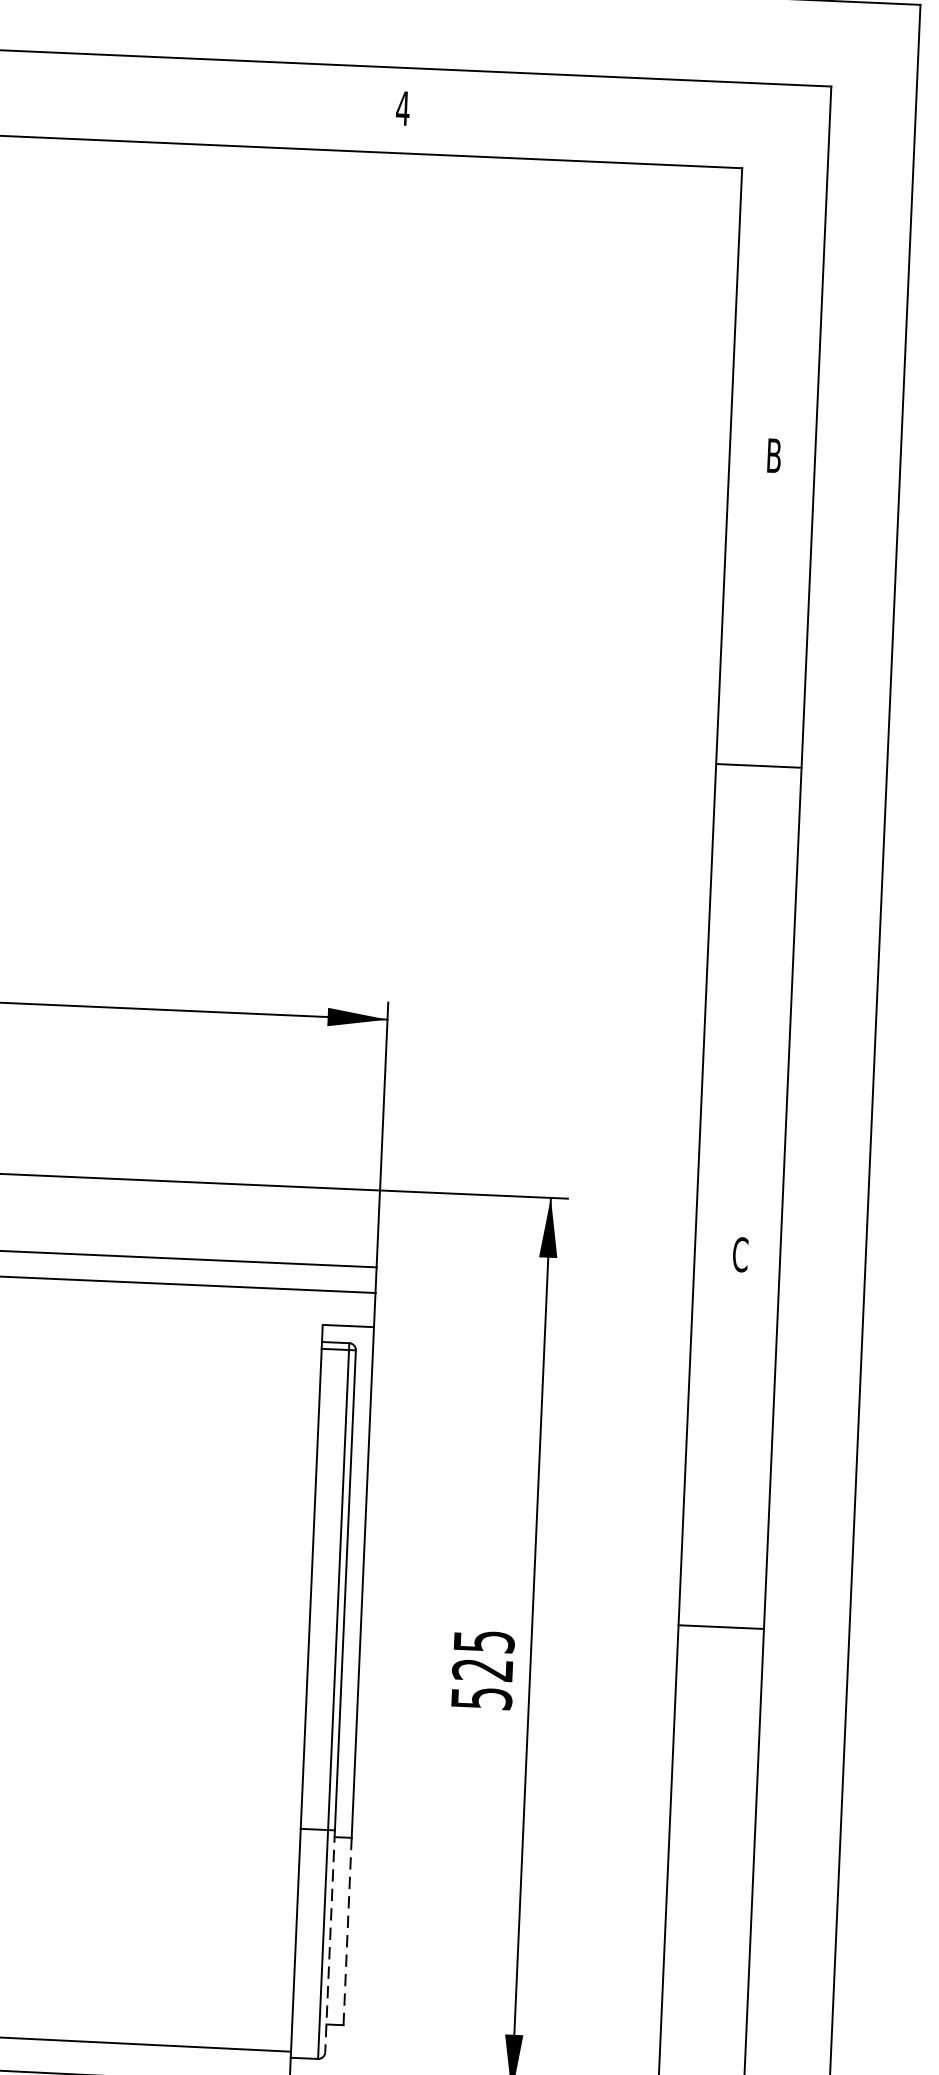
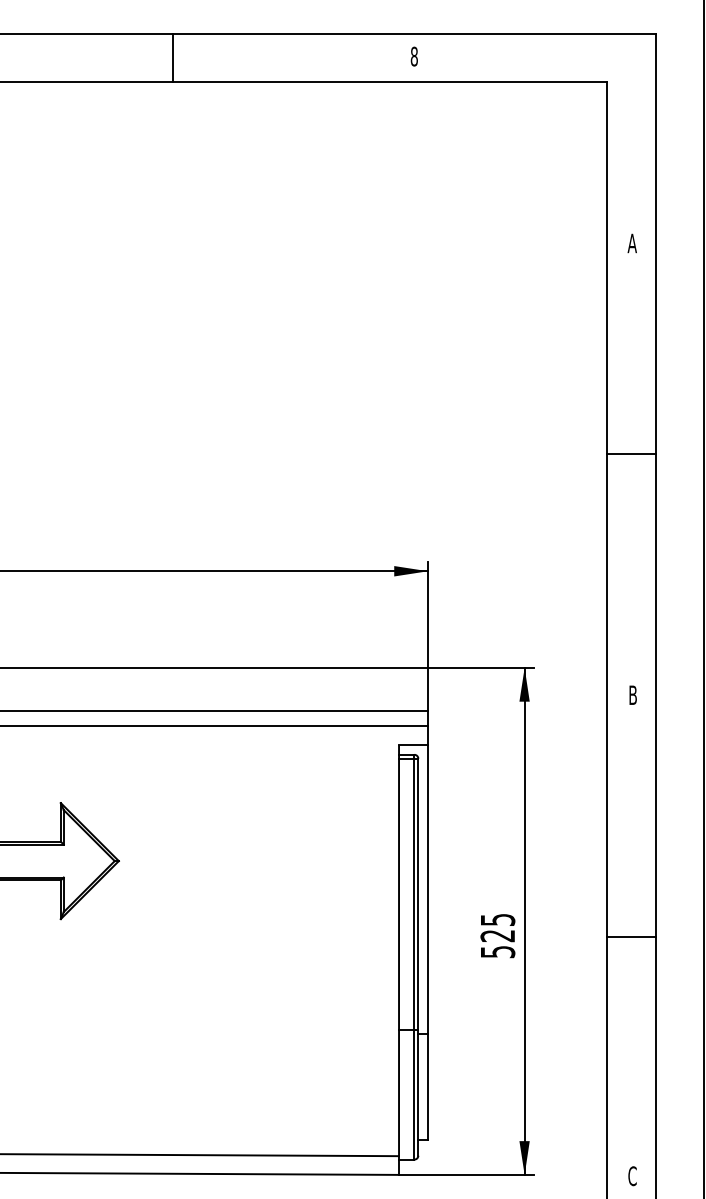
text: (403, 108) -> (414, 56), 4 -> 8
text: (772, 455) -> (631, 243), B -> A
line: (759, 765) -> (631, 453), moved
text: (739, 1255) -> (632, 695), C -> B
line: (721, 1626) -> (631, 936), moved
line: (348, 1930) -> (428, 1086), dashed -> solid
line: (330, 1940) -> (418, 1092), dashed -> solid

